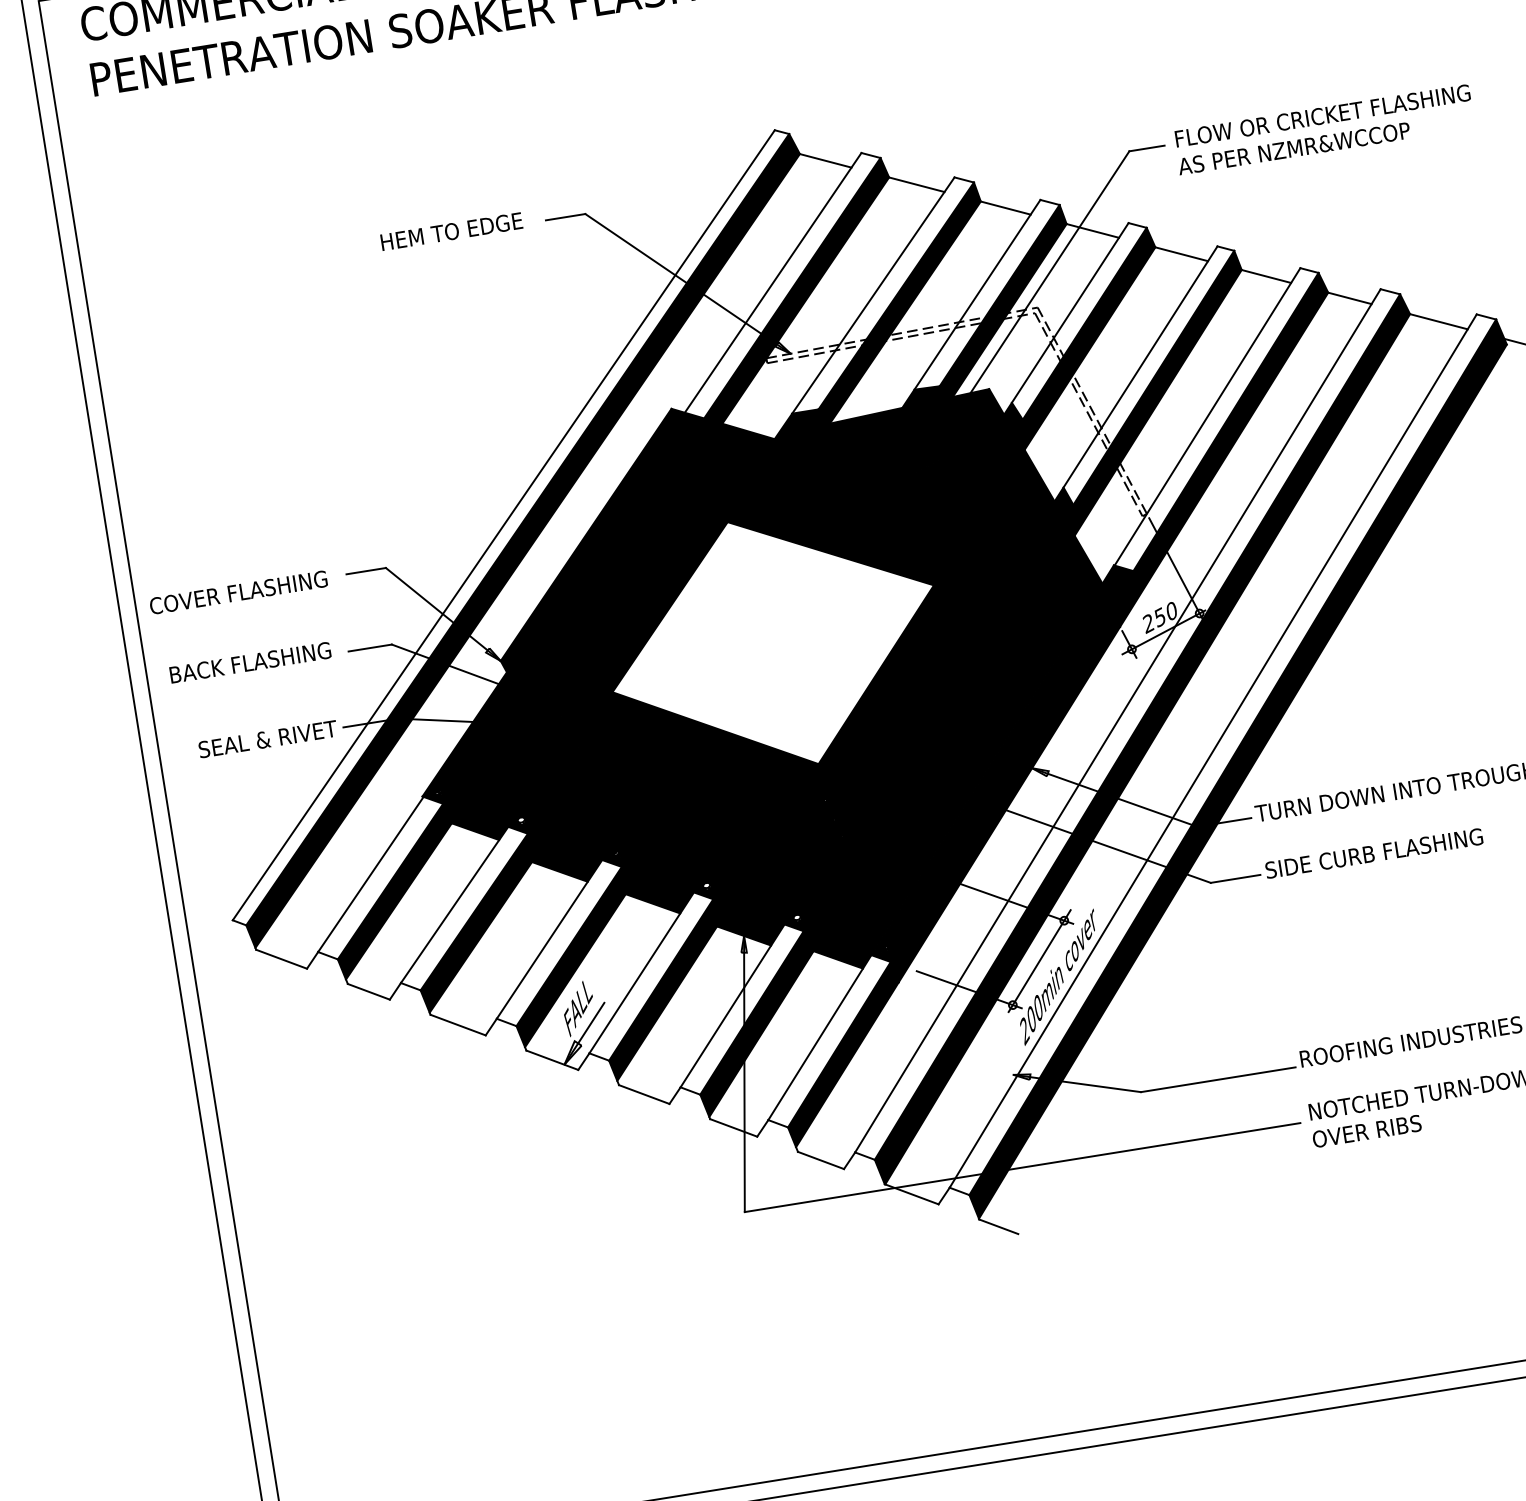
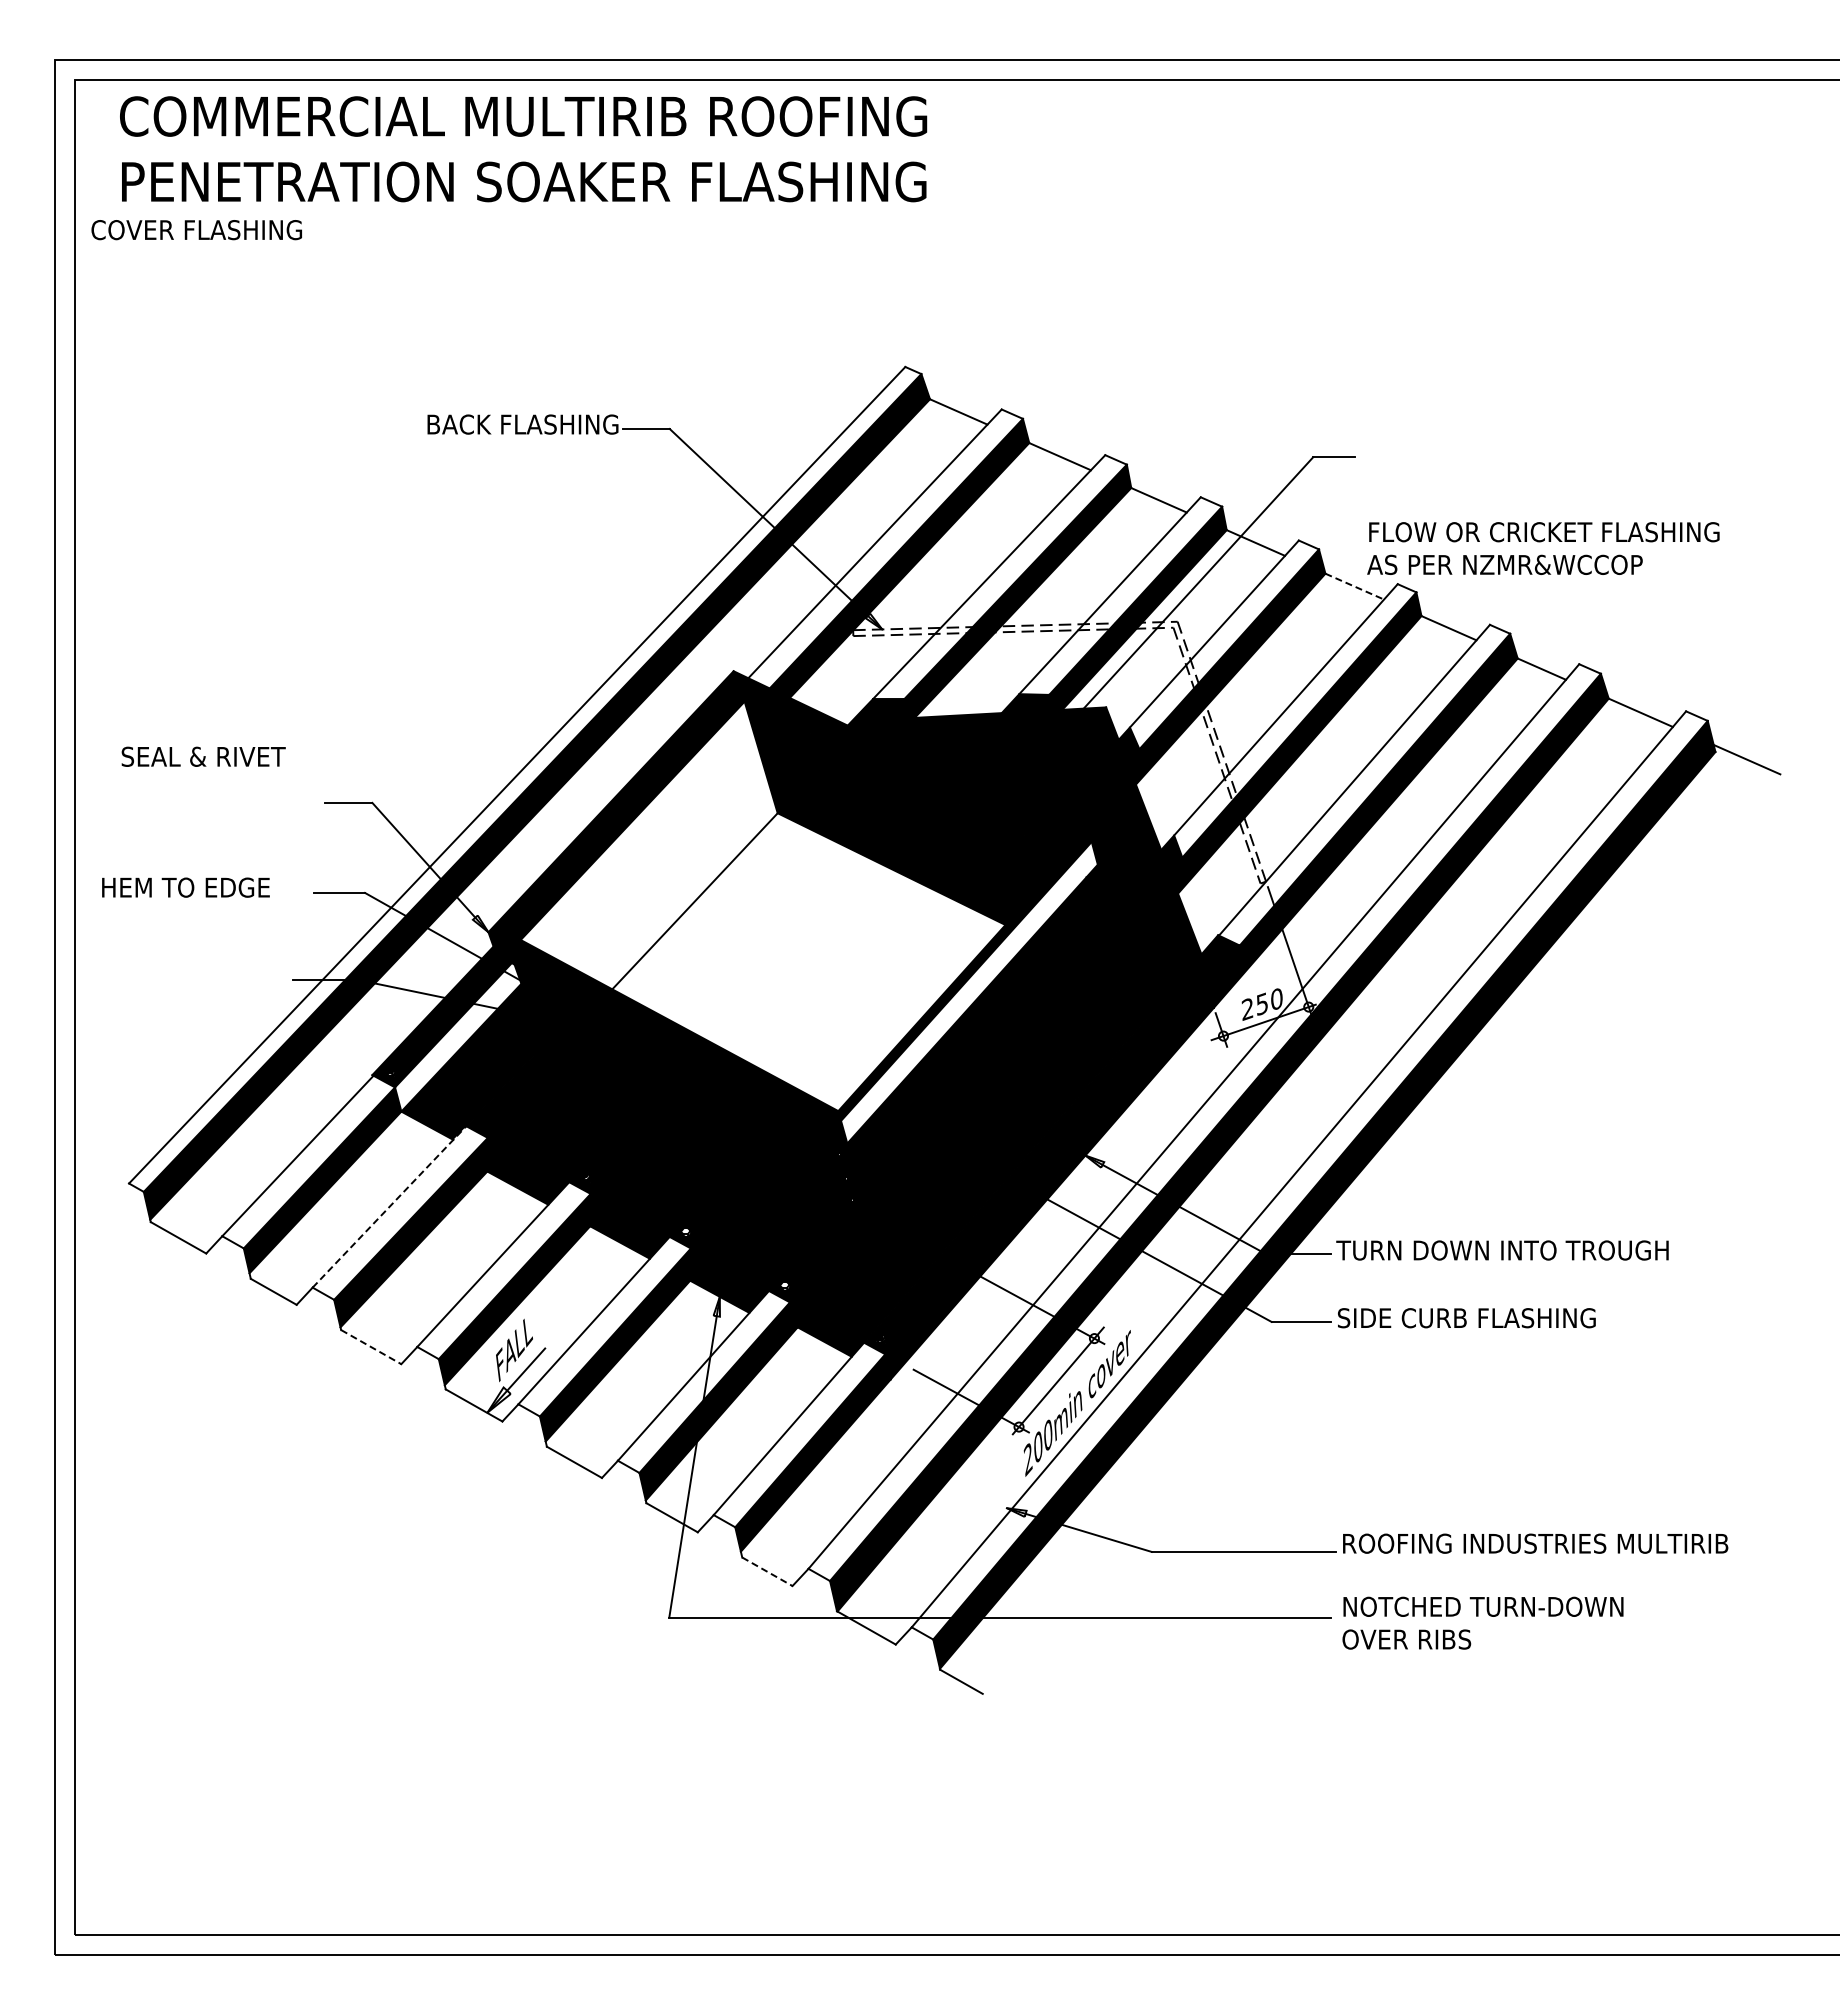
text: (1324, 129) -> (1543, 548), moved
text: (462, 229) -> (524, 424), HEM TO EDGE -> BACK FLASHING
line: (1182, 254) -> (1355, 586), solid -> dashed
fill: (623, 566) -> (648, 845), removed
text: (238, 592) -> (196, 230), moved
fill: (912, 646) -> (969, 992), removed
text: (251, 662) -> (198, 887), BACK FLASHING -> HEM TO EDGE
text: (267, 738) -> (203, 756), moved
fill: (489, 753) -> (458, 1037), removed
line: (454, 904) -> (389, 1206), solid -> dashed
line: (458, 1025) -> (371, 1347), solid -> dashed
line: (821, 1160) -> (767, 1571), solid -> dashed

